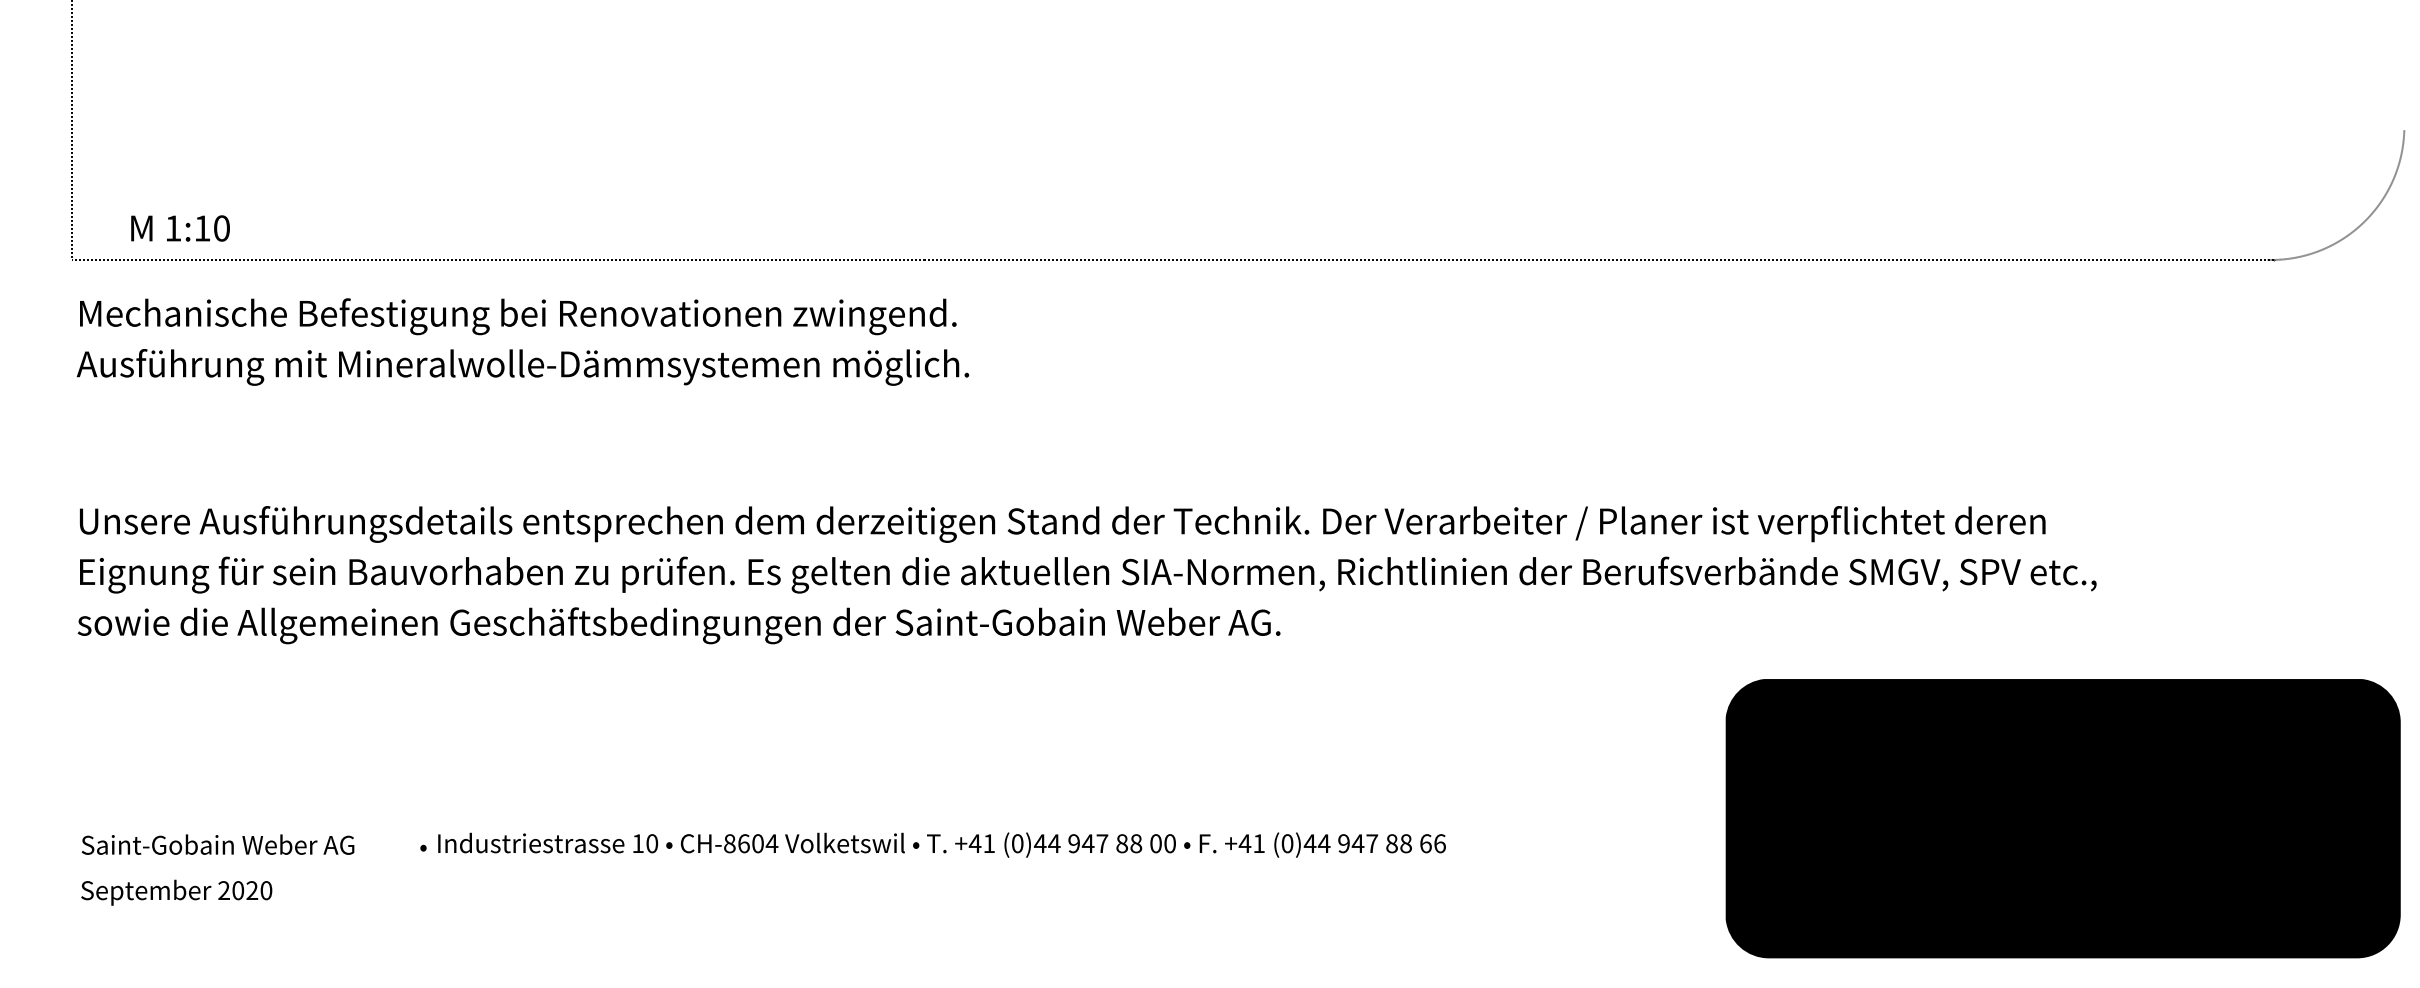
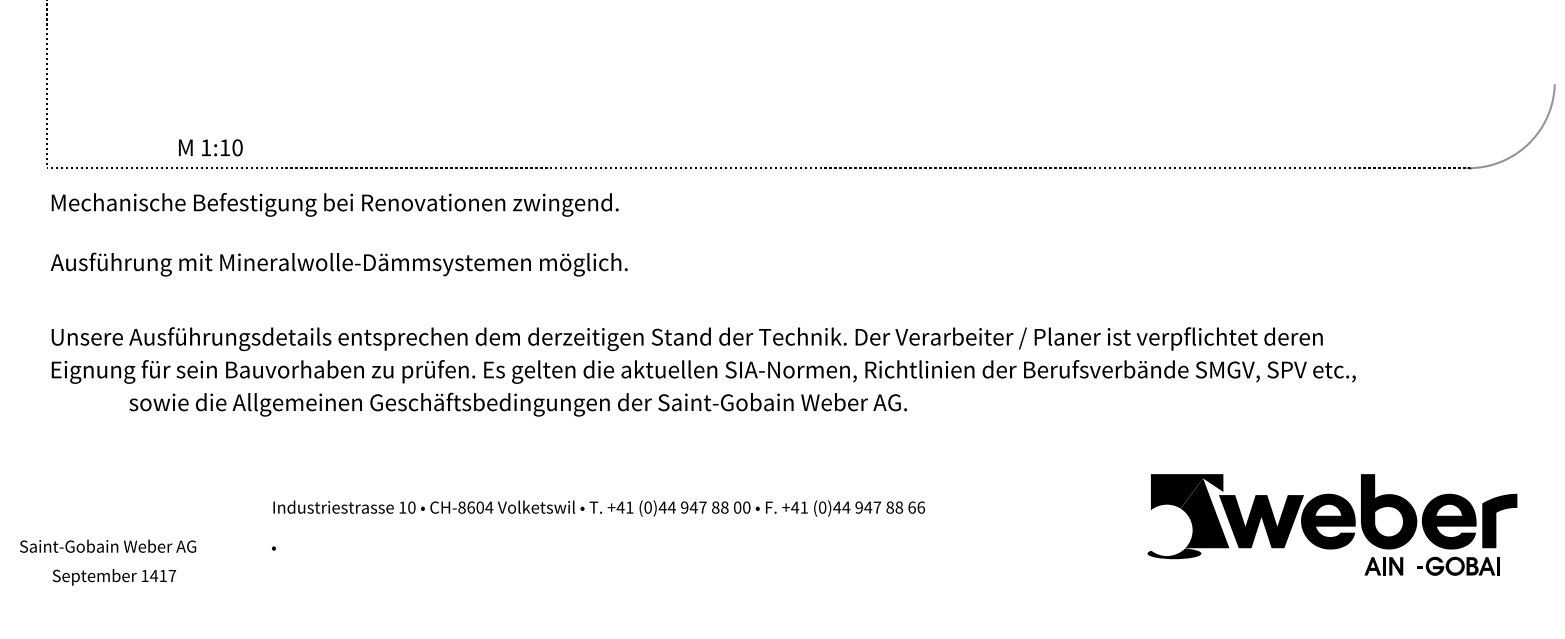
text: (180, 228) -> (210, 147), moved
text: (521, 367) -> (338, 264), moved
text: (678, 625) -> (517, 404), moved
fill: (2062, 818) -> (1333, 529), removed
text: (218, 843) -> (108, 545), moved
text: (940, 845) -> (598, 508), moved
fill: (2100, 874) -> (1358, 565), removed
fill: (2181, 875) -> (1410, 566), removed
fill: (2335, 875) -> (1510, 566), removed
text: (244, 889) -> (158, 575), 2020 -> 1417
fill: (2068, 902) -> (1337, 583), removed

